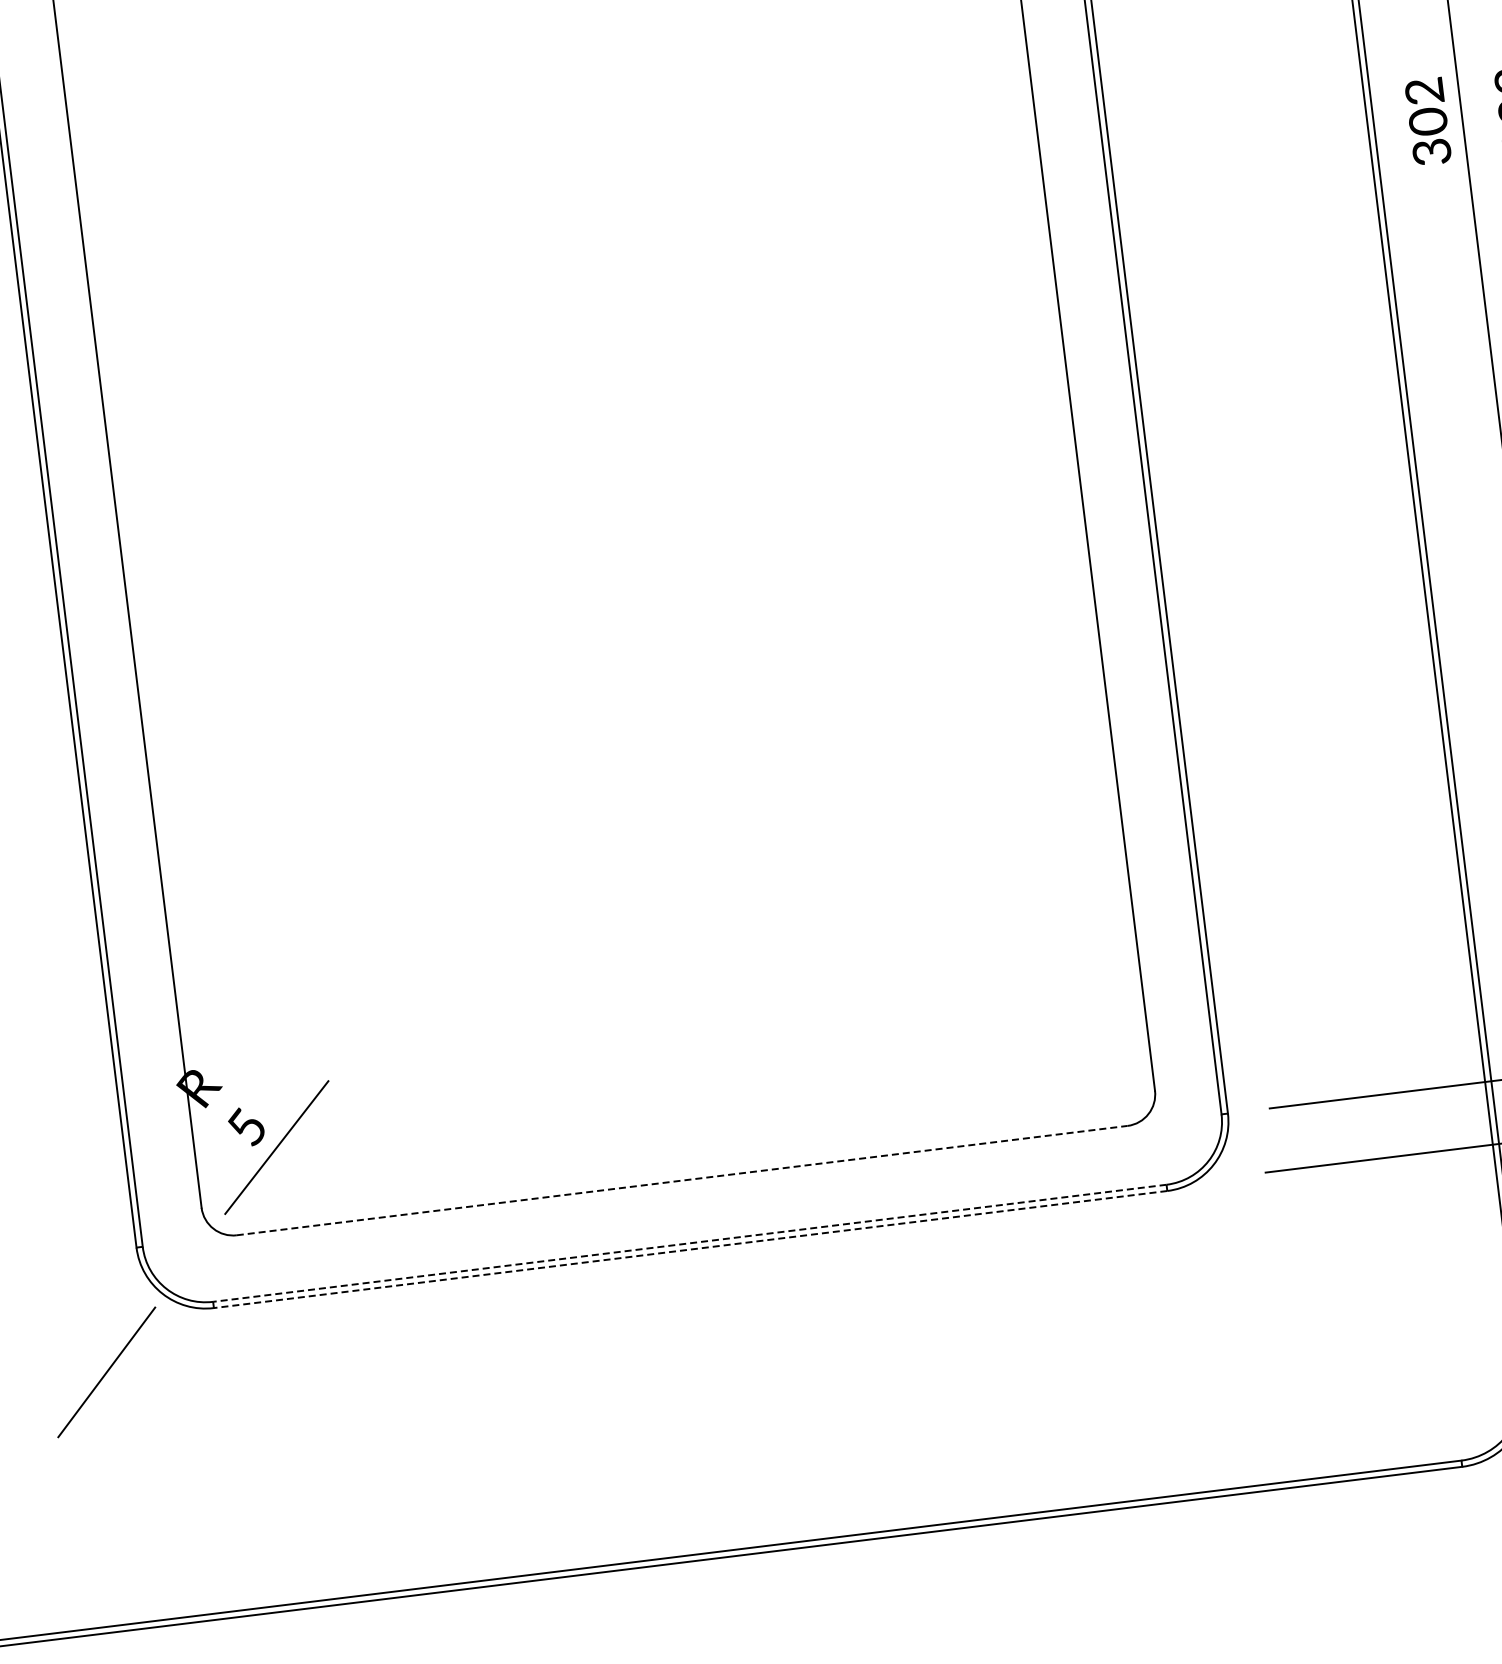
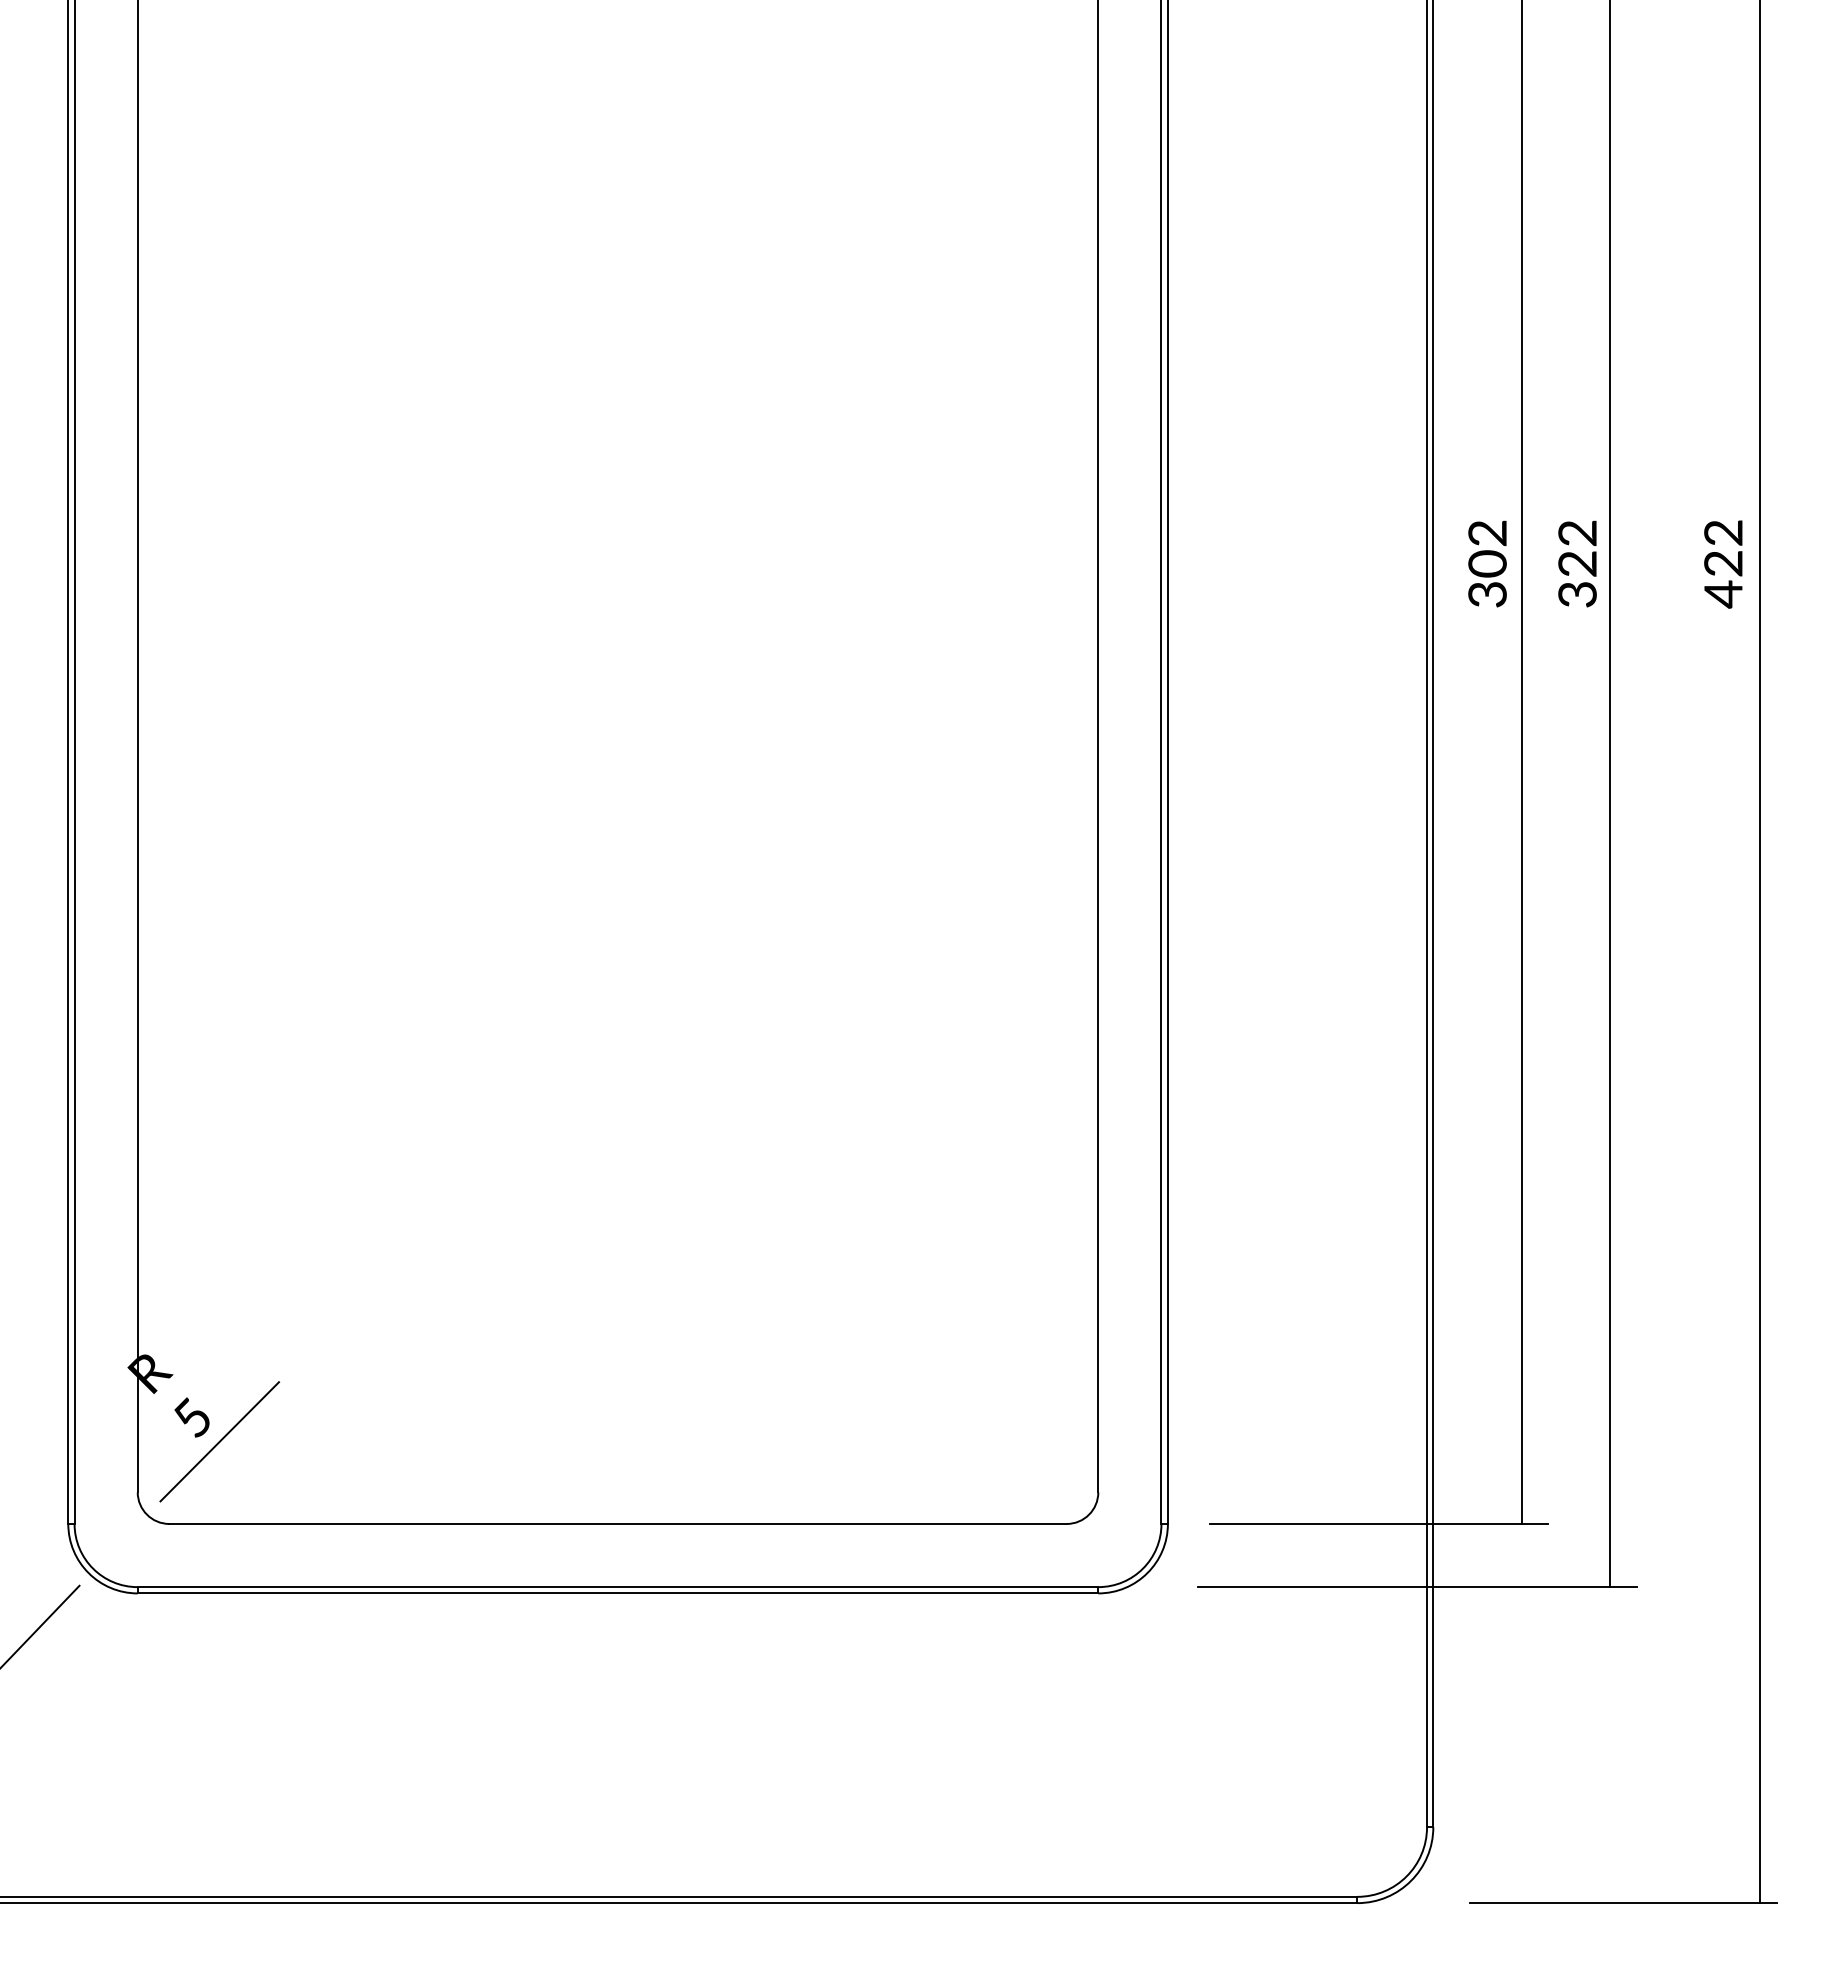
line: (682, 1180) -> (618, 1523), dashed -> solid
line: (689, 1243) -> (617, 1587), dashed -> solid
line: (690, 1249) -> (617, 1593), dashed -> solid

